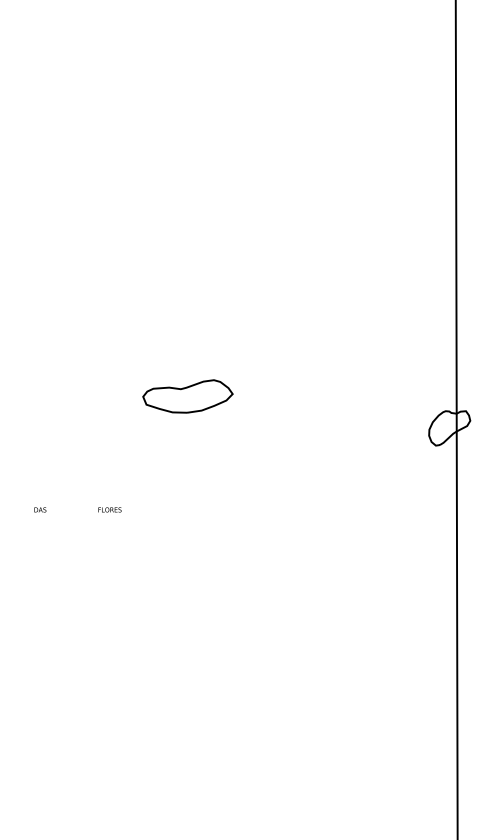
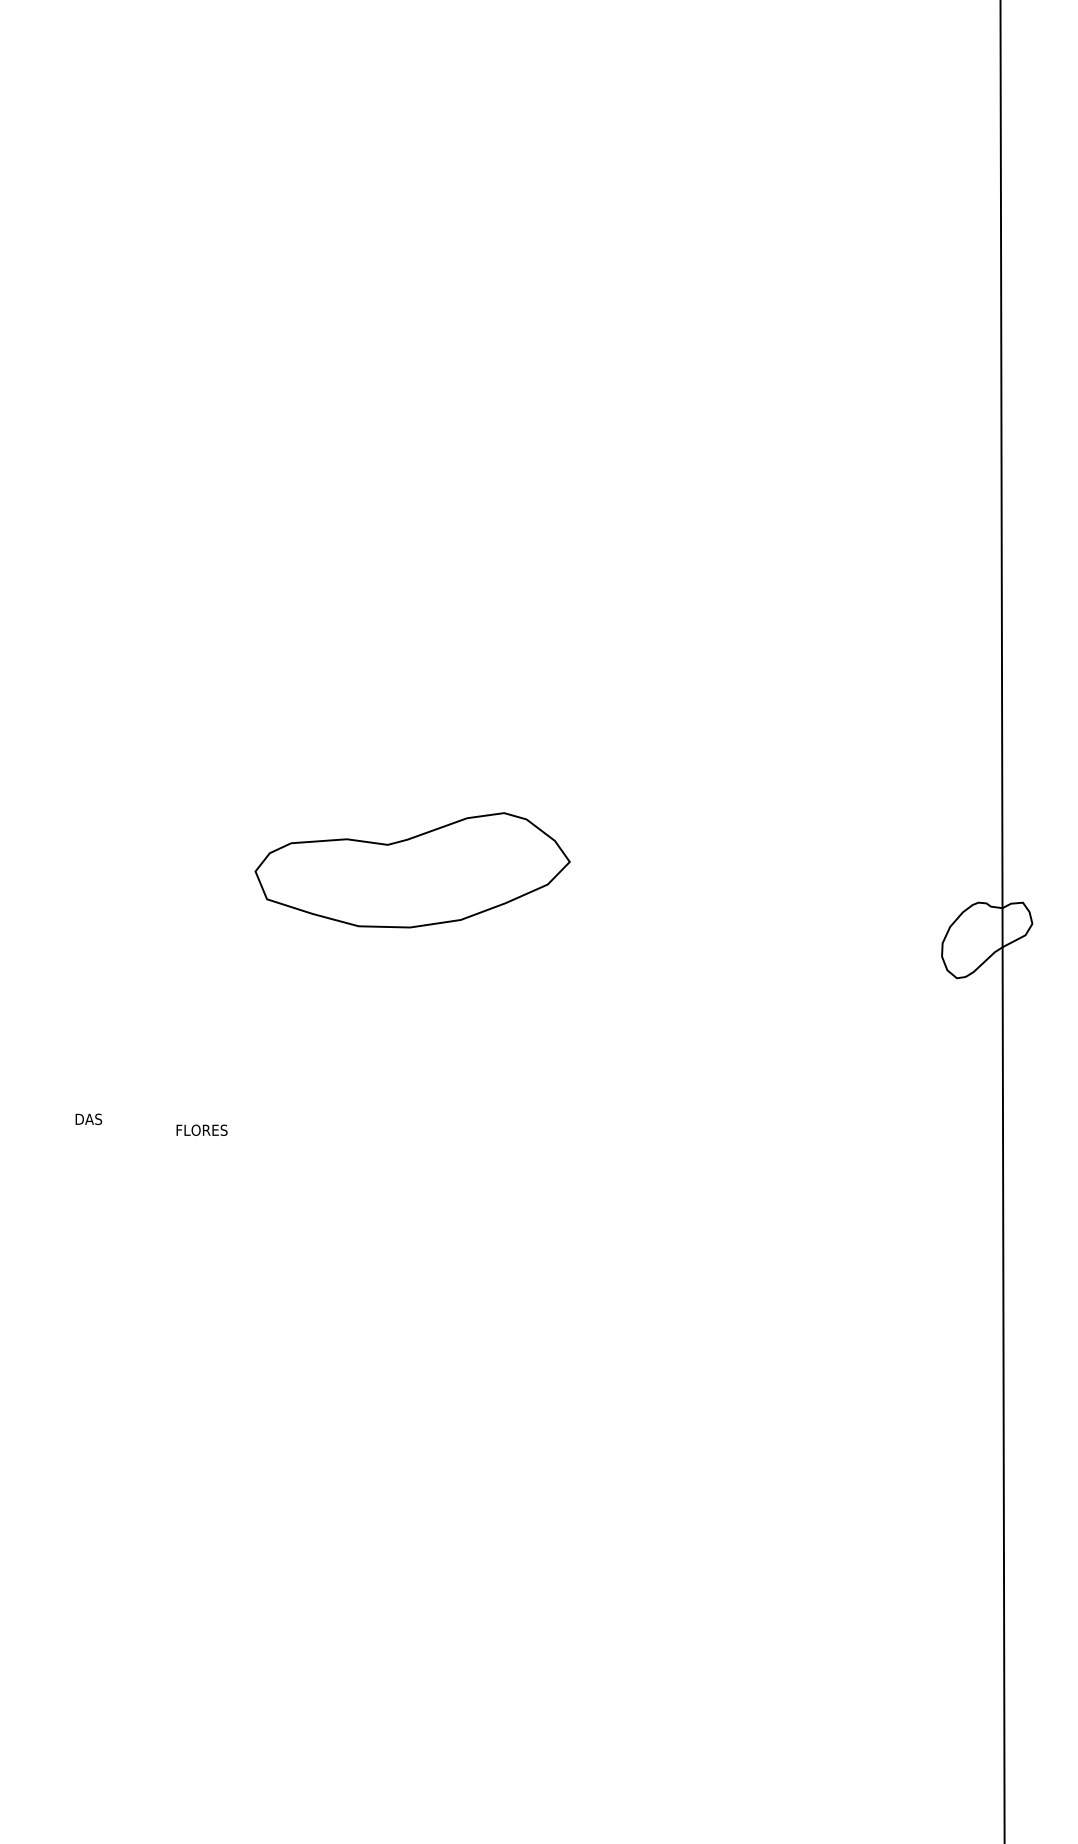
part: (187, 396) -> (411, 870), size x1.6
text: (109, 509) -> (201, 1129), moved

